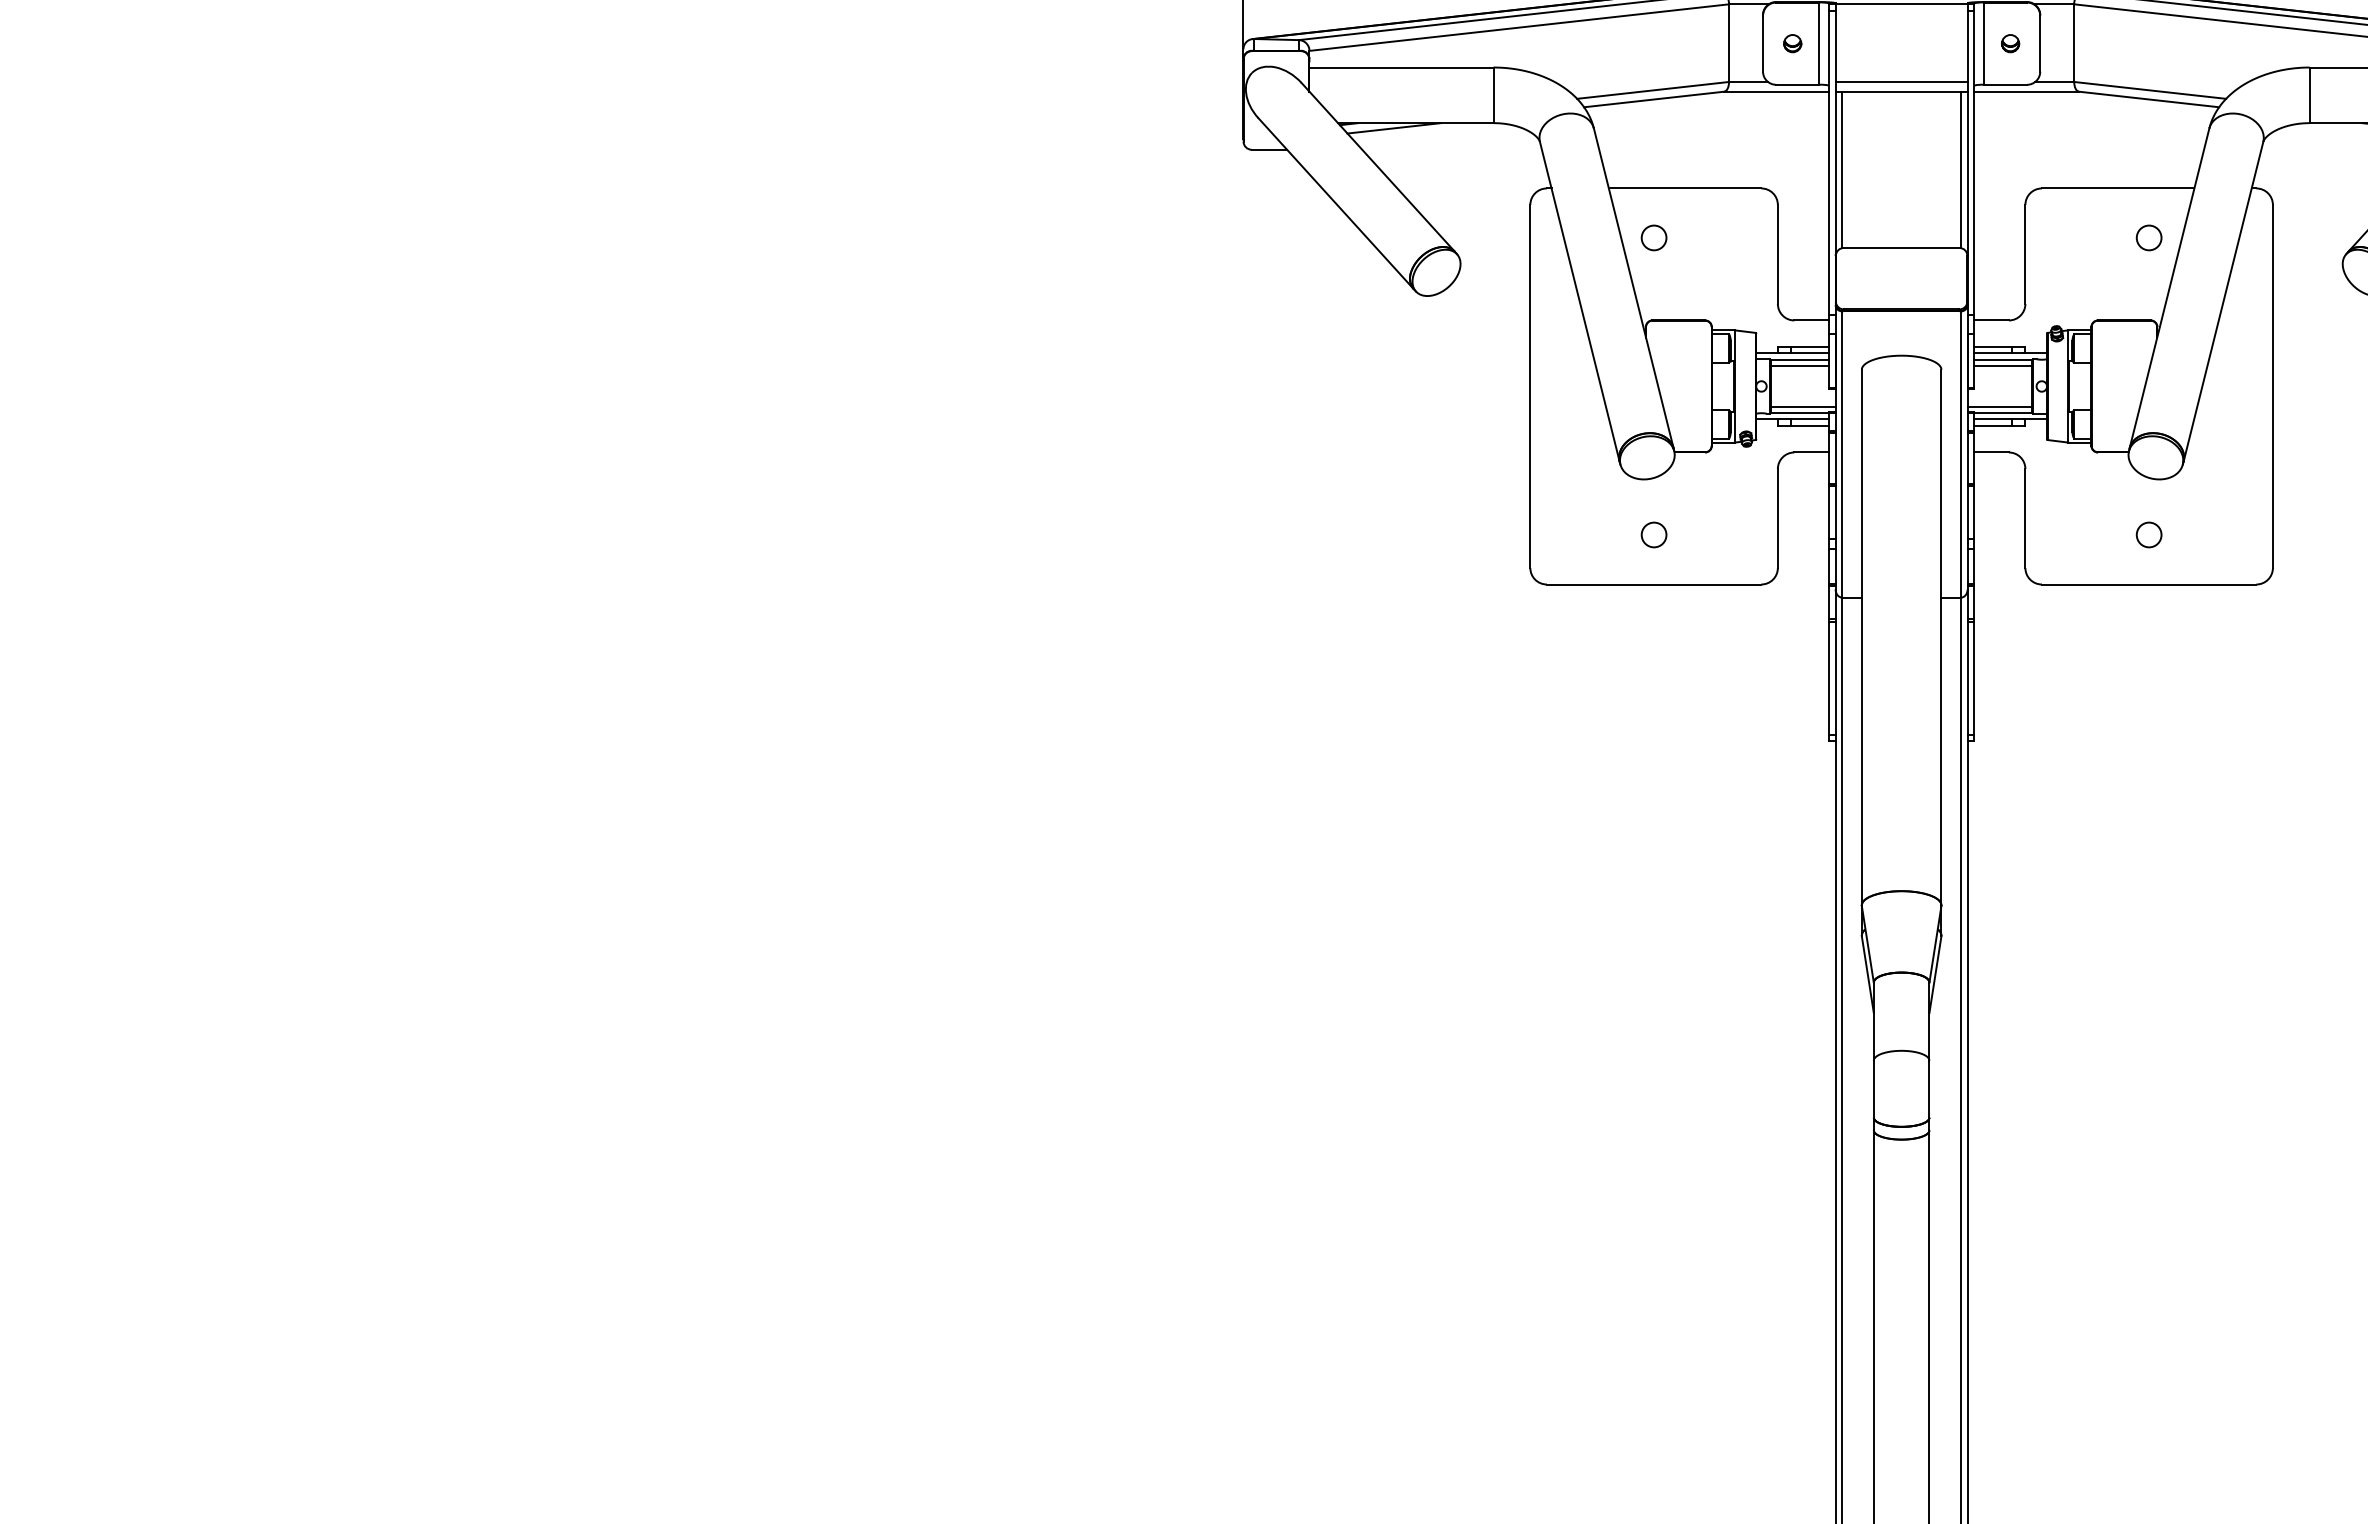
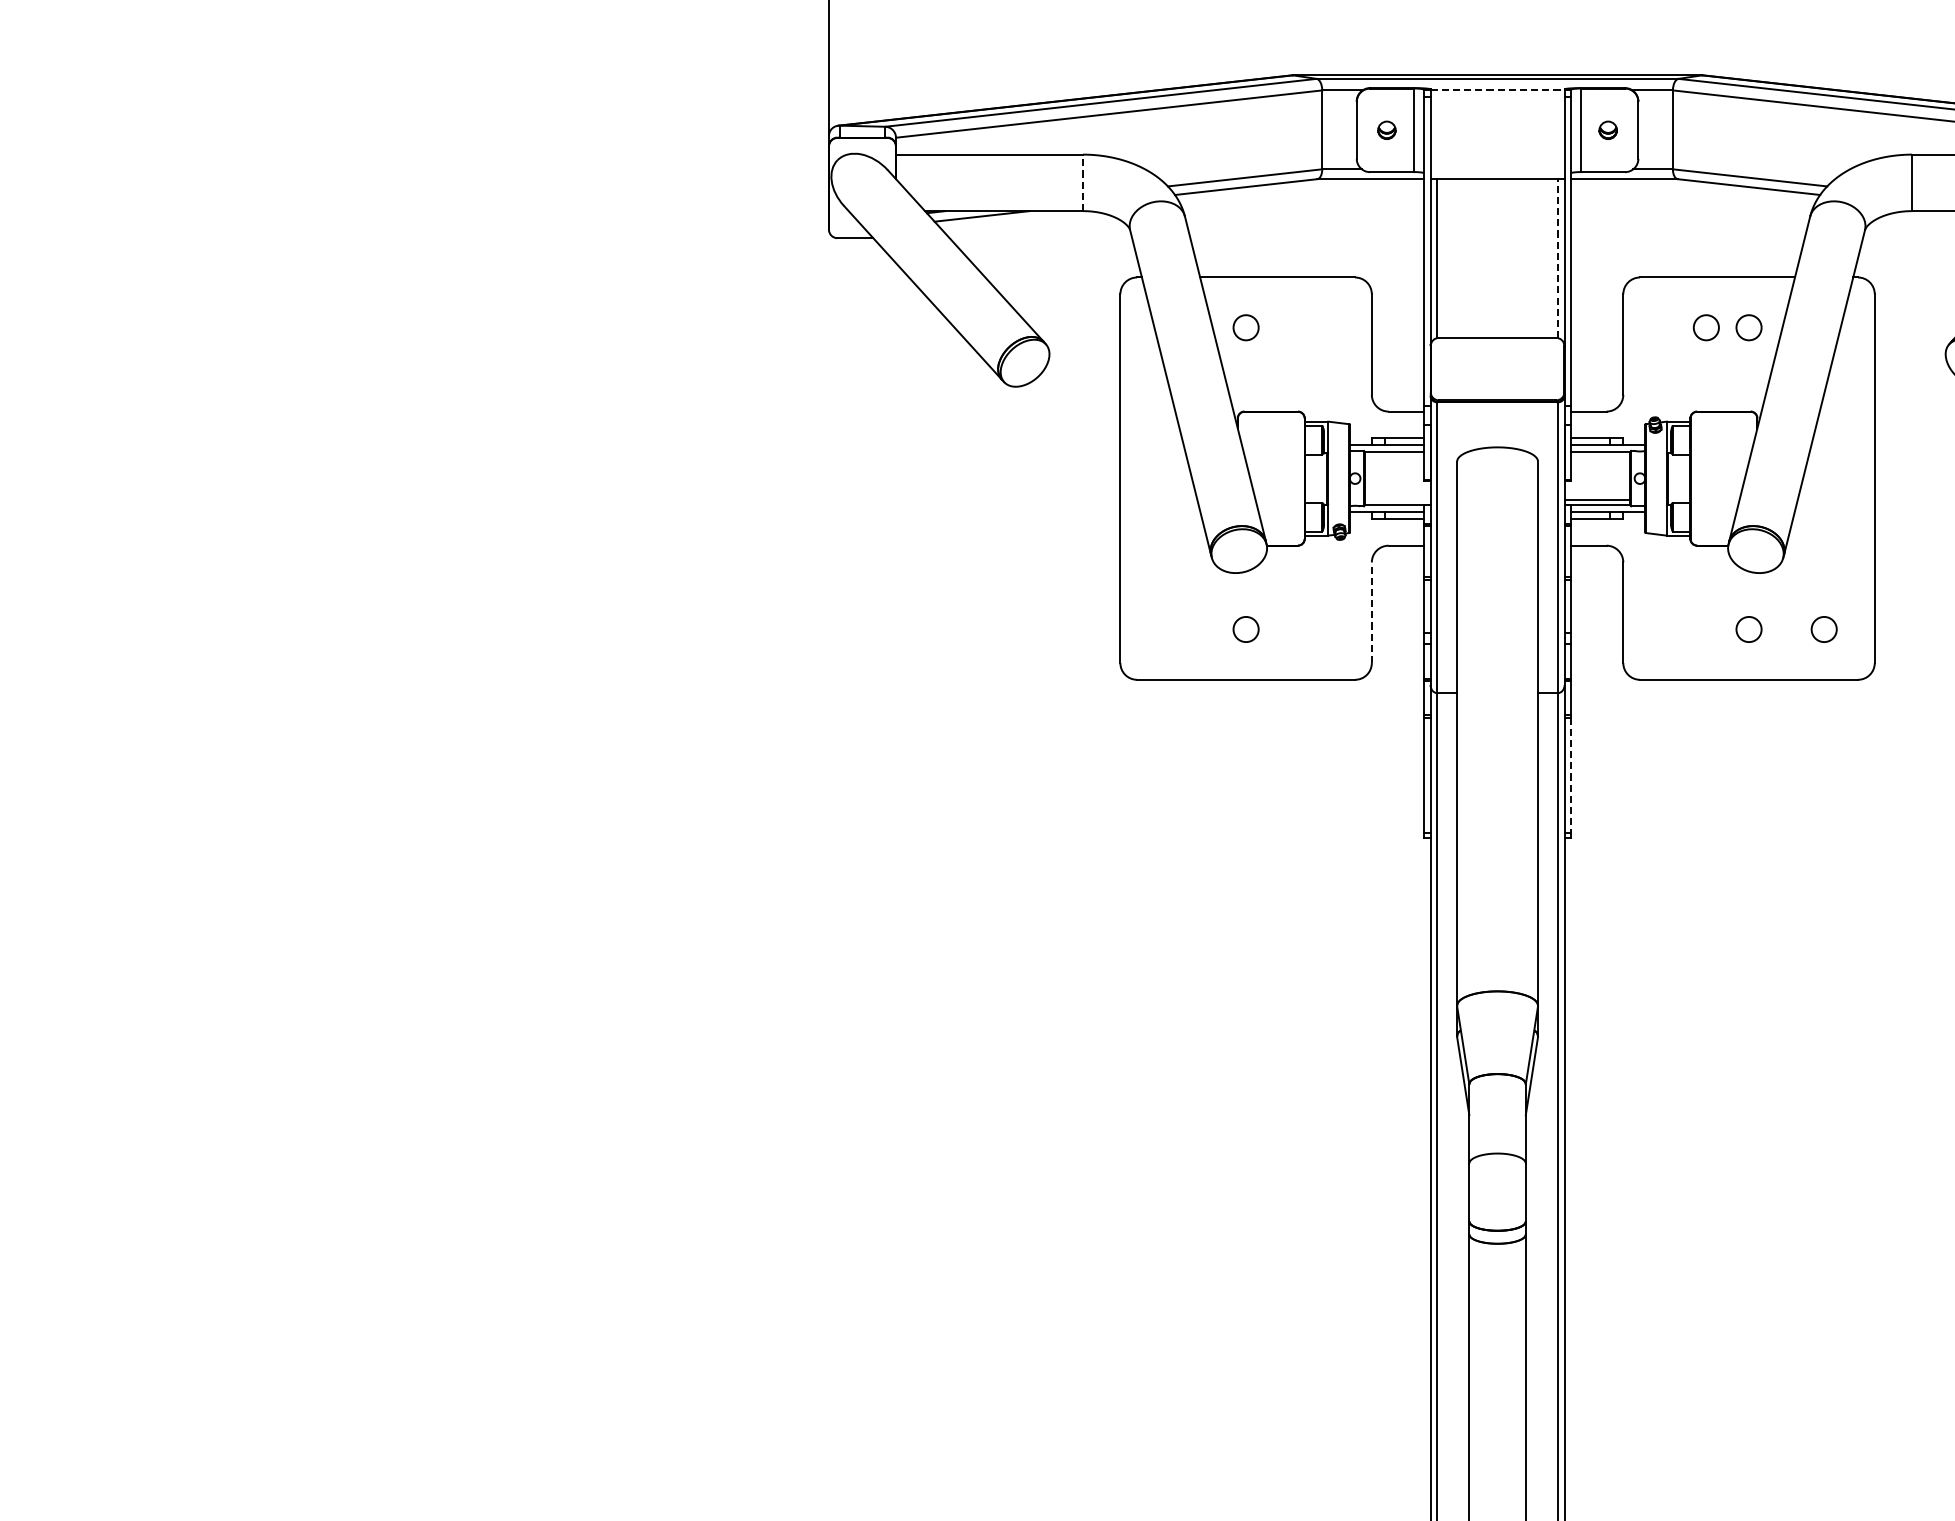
line: (1902, 4) -> (1498, 90), solid -> dashed
line: (1901, 81) -> (1497, 168), removed
line: (1493, 95) -> (1082, 183), solid -> dashed
line: (1961, 169) -> (1558, 258), solid -> dashed
circle: (2106, 237) -> (1705, 327), added
line: (1799, 365) -> (1393, 457), removed
line: (2003, 365) -> (1601, 457), removed
line: (1802, 407) -> (1396, 500), removed
line: (1777, 518) -> (1371, 612), solid -> dashed
circle: (2222, 534) -> (1823, 629), added
line: (1974, 678) -> (1571, 775), solid -> dashed

